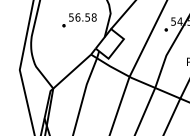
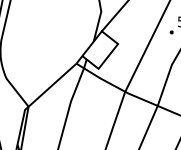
part: (79, 20) -> (61, 20), removed

